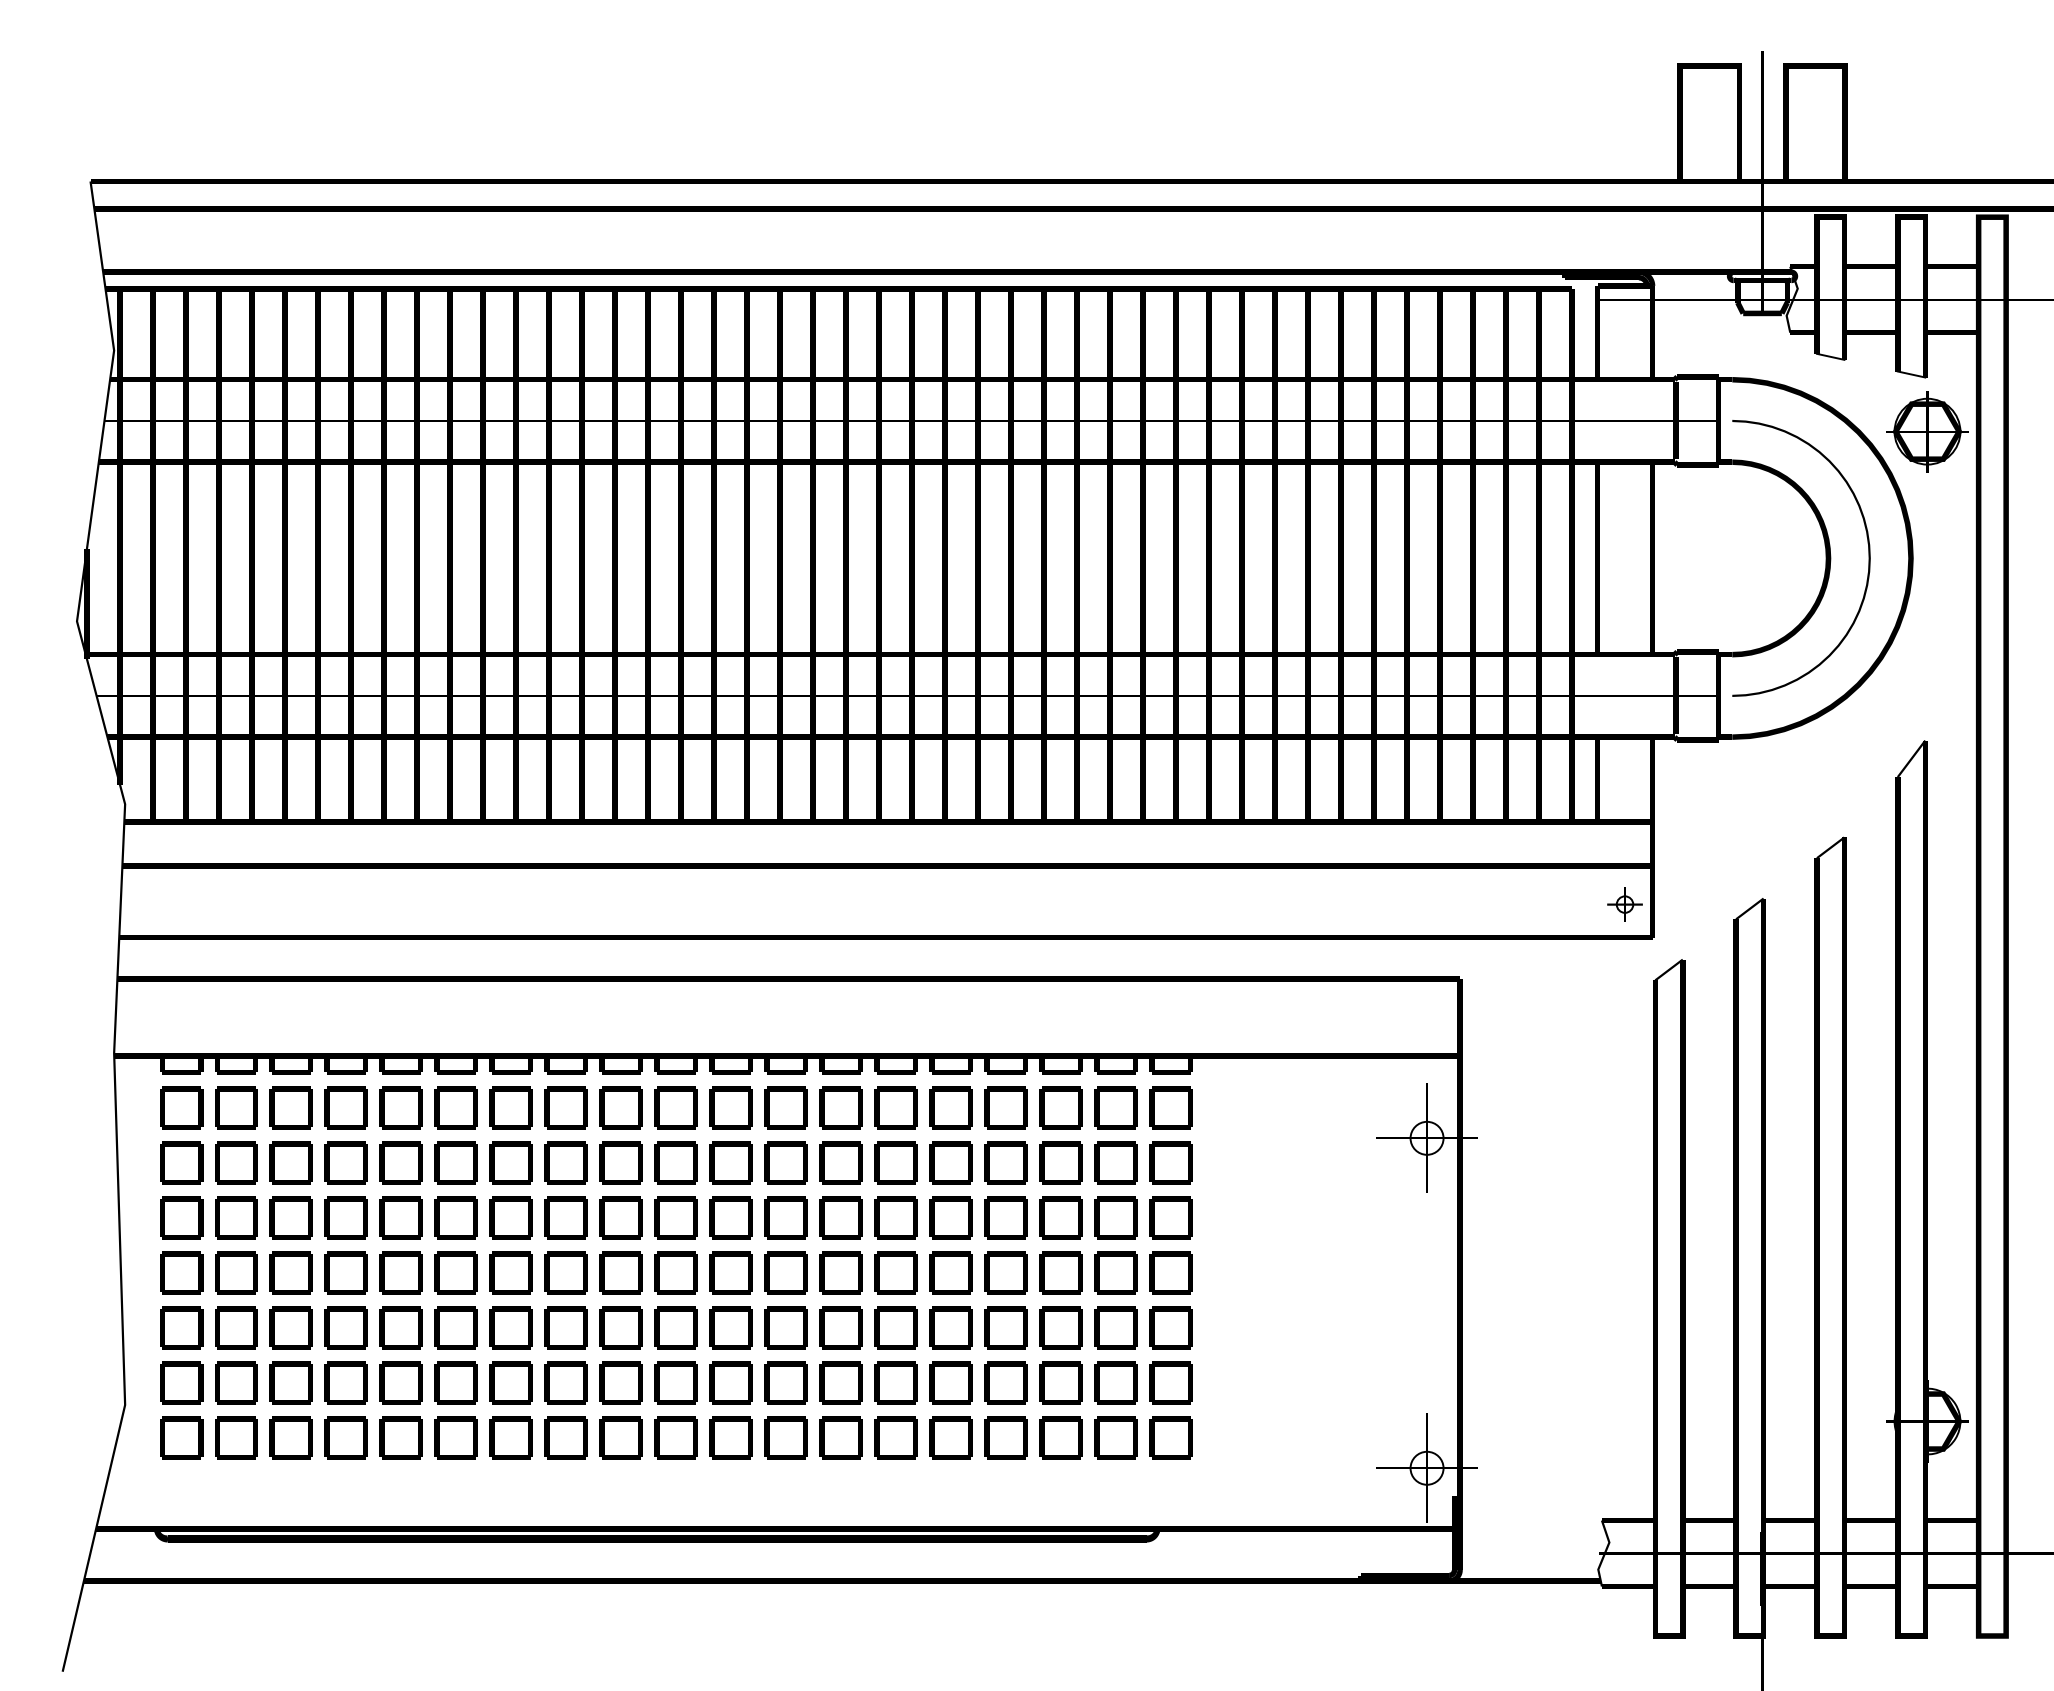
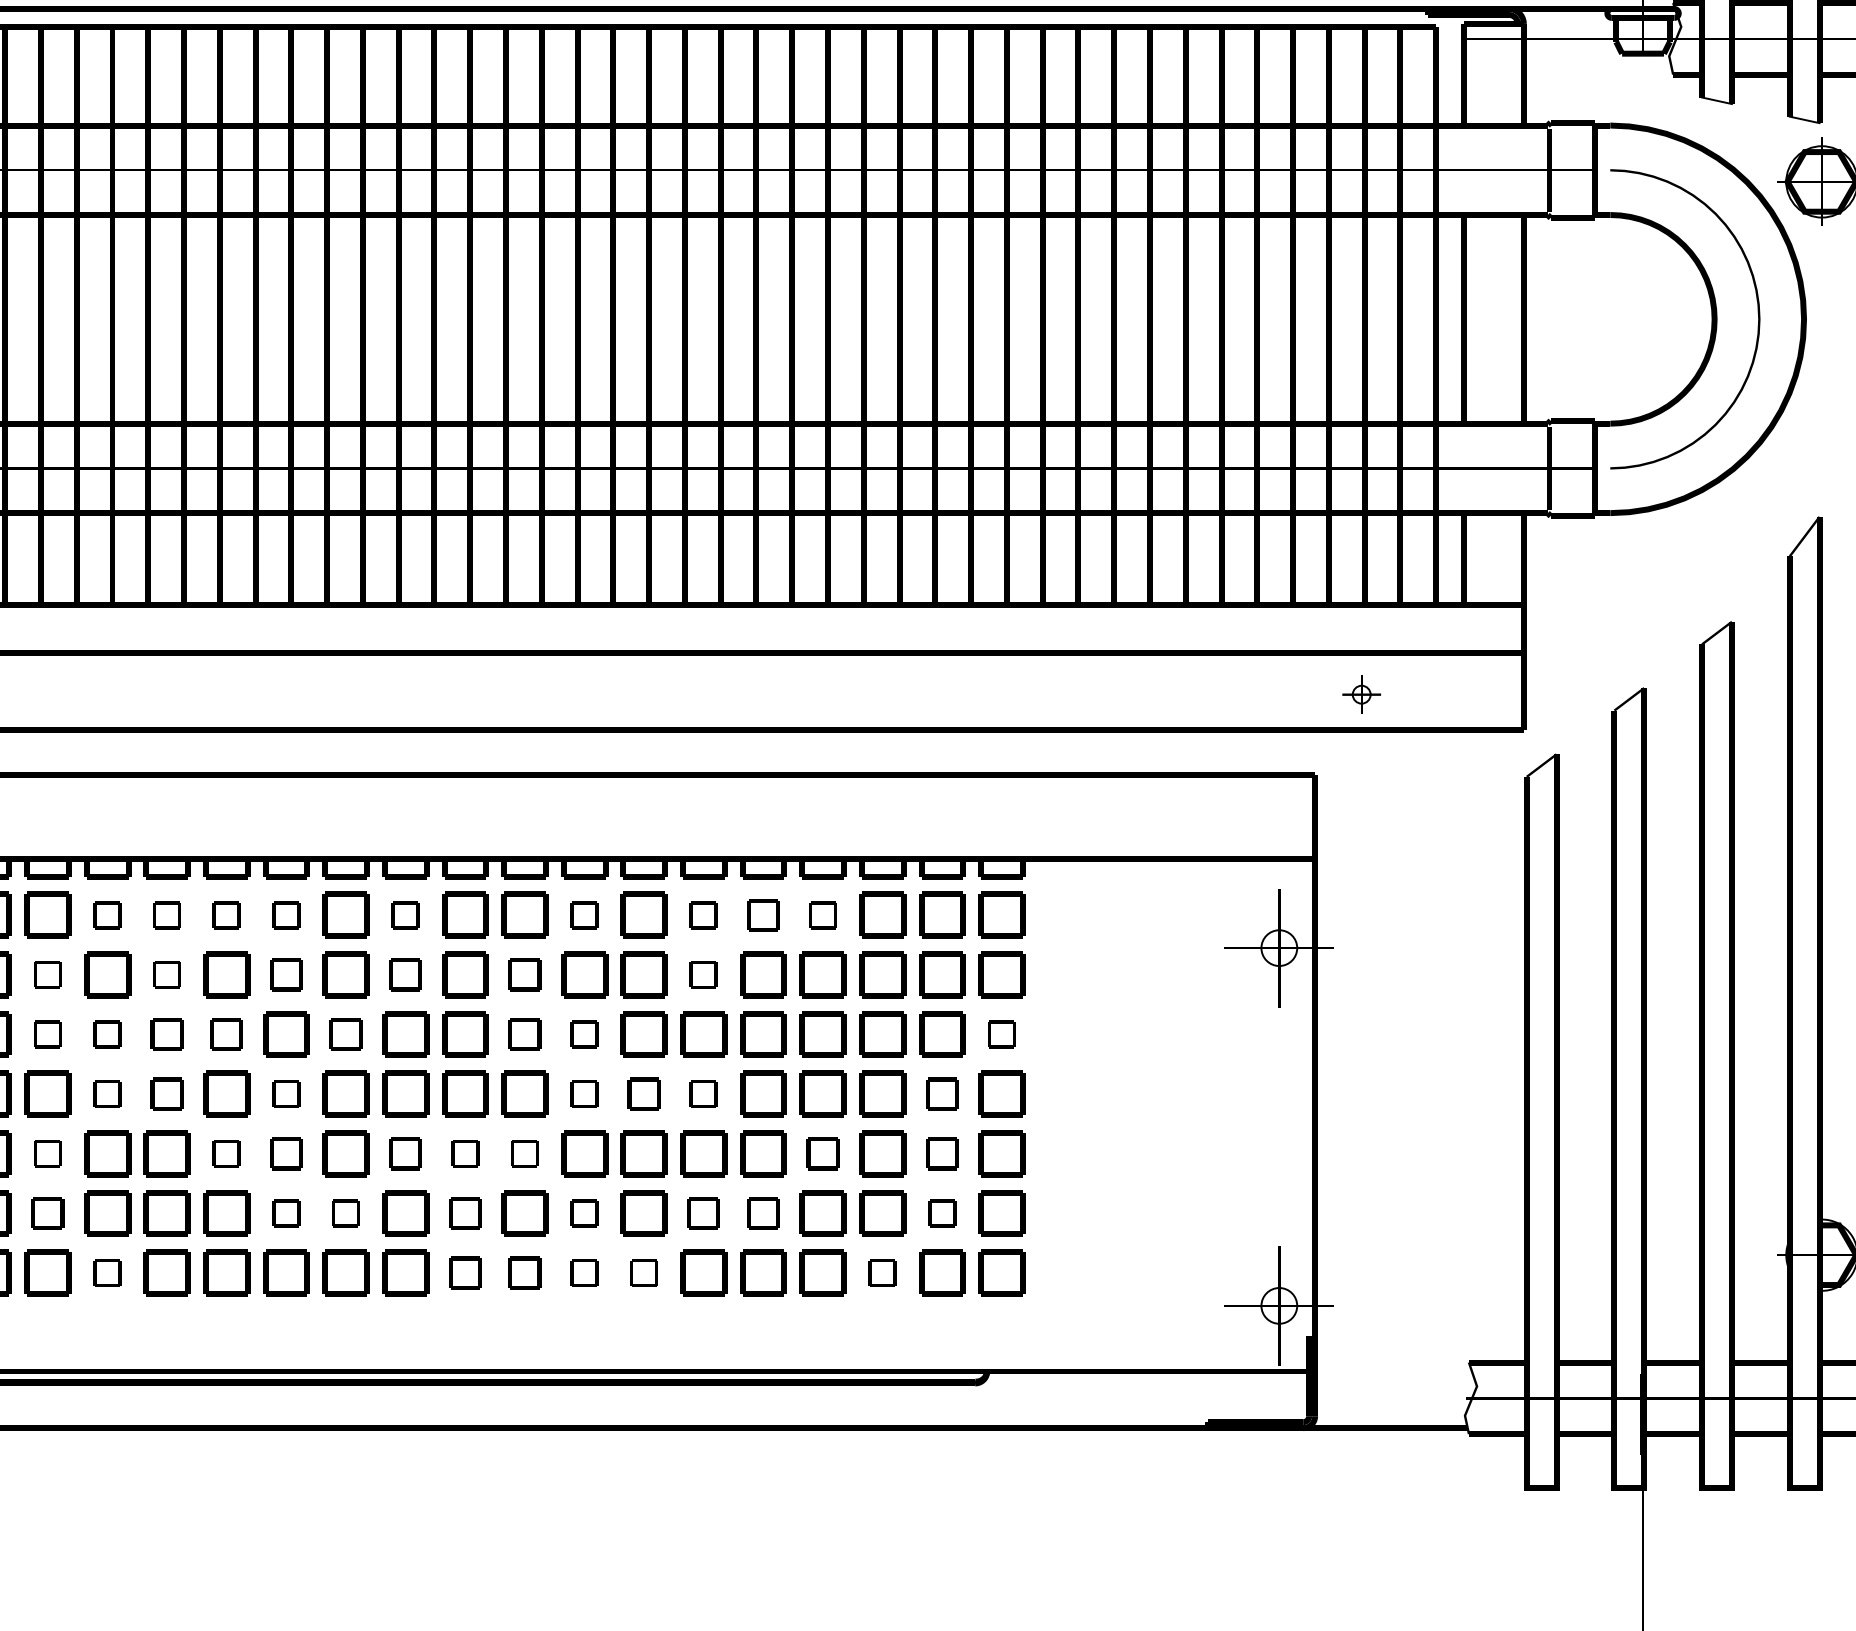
part: (1624, 904) -> (1361, 694), moved
part: (345, 1107) -> (106, 914), size x0.6
part: (400, 1107) -> (166, 914), size x0.6
part: (455, 1107) -> (225, 914), size x0.6
part: (510, 1107) -> (285, 914), size x0.6
part: (620, 1107) -> (404, 914), size x0.6
part: (785, 1107) -> (583, 914), size x0.6
part: (895, 1107) -> (702, 914), size x0.6
part: (950, 1107) -> (762, 914), size x0.7
part: (1005, 1107) -> (822, 914), size x0.6
part: (290, 1162) -> (46, 974), size x0.6
part: (400, 1162) -> (166, 974), size x0.6
part: (510, 1162) -> (285, 974), size x0.7
part: (620, 1162) -> (404, 974), size x0.7
part: (730, 1162) -> (524, 974), size x0.7
part: (895, 1162) -> (702, 974), size x0.6
part: (290, 1217) -> (46, 1033), size x0.6
part: (345, 1217) -> (106, 1033), size x0.6
part: (400, 1217) -> (166, 1033), size x0.7
part: (455, 1217) -> (225, 1033), size x0.7
part: (565, 1217) -> (345, 1033), size x0.7
part: (730, 1217) -> (524, 1033), size x0.7
part: (785, 1217) -> (583, 1033), size x0.6
part: (1170, 1217) -> (1001, 1033), size x0.6
part: (345, 1272) -> (106, 1093), size x0.6
part: (400, 1272) -> (166, 1093), size x0.7
part: (510, 1272) -> (285, 1093), size x0.6
part: (785, 1272) -> (583, 1093), size x0.6
part: (840, 1272) -> (643, 1093), size x0.7
part: (895, 1272) -> (702, 1093), size x0.6
part: (1115, 1272) -> (941, 1093), size x0.7
part: (290, 1327) -> (46, 1153), size x0.6
part: (455, 1327) -> (225, 1153), size x0.6
part: (510, 1327) -> (285, 1153), size x0.7
part: (620, 1327) -> (404, 1153), size x0.7
part: (675, 1327) -> (464, 1153), size x0.6
part: (730, 1327) -> (524, 1153), size x0.6
part: (1005, 1327) -> (822, 1153), size x0.7
part: (1115, 1327) -> (941, 1153), size x0.7
part: (290, 1382) -> (46, 1212), size x0.7
part: (510, 1382) -> (285, 1212), size x0.6
part: (565, 1382) -> (345, 1212), size x0.6
part: (675, 1382) -> (464, 1212), size x0.7
part: (785, 1382) -> (583, 1212), size x0.6
part: (895, 1382) -> (702, 1212), size x0.7
part: (950, 1382) -> (762, 1212), size x0.7
part: (1115, 1382) -> (941, 1212), size x0.6
part: (345, 1437) -> (106, 1272), size x0.6
part: (675, 1437) -> (464, 1272), size x0.7
part: (730, 1437) -> (524, 1272), size x0.7
part: (785, 1437) -> (583, 1272), size x0.6
part: (840, 1437) -> (643, 1272), size x0.6
part: (1060, 1437) -> (881, 1272), size x0.6

